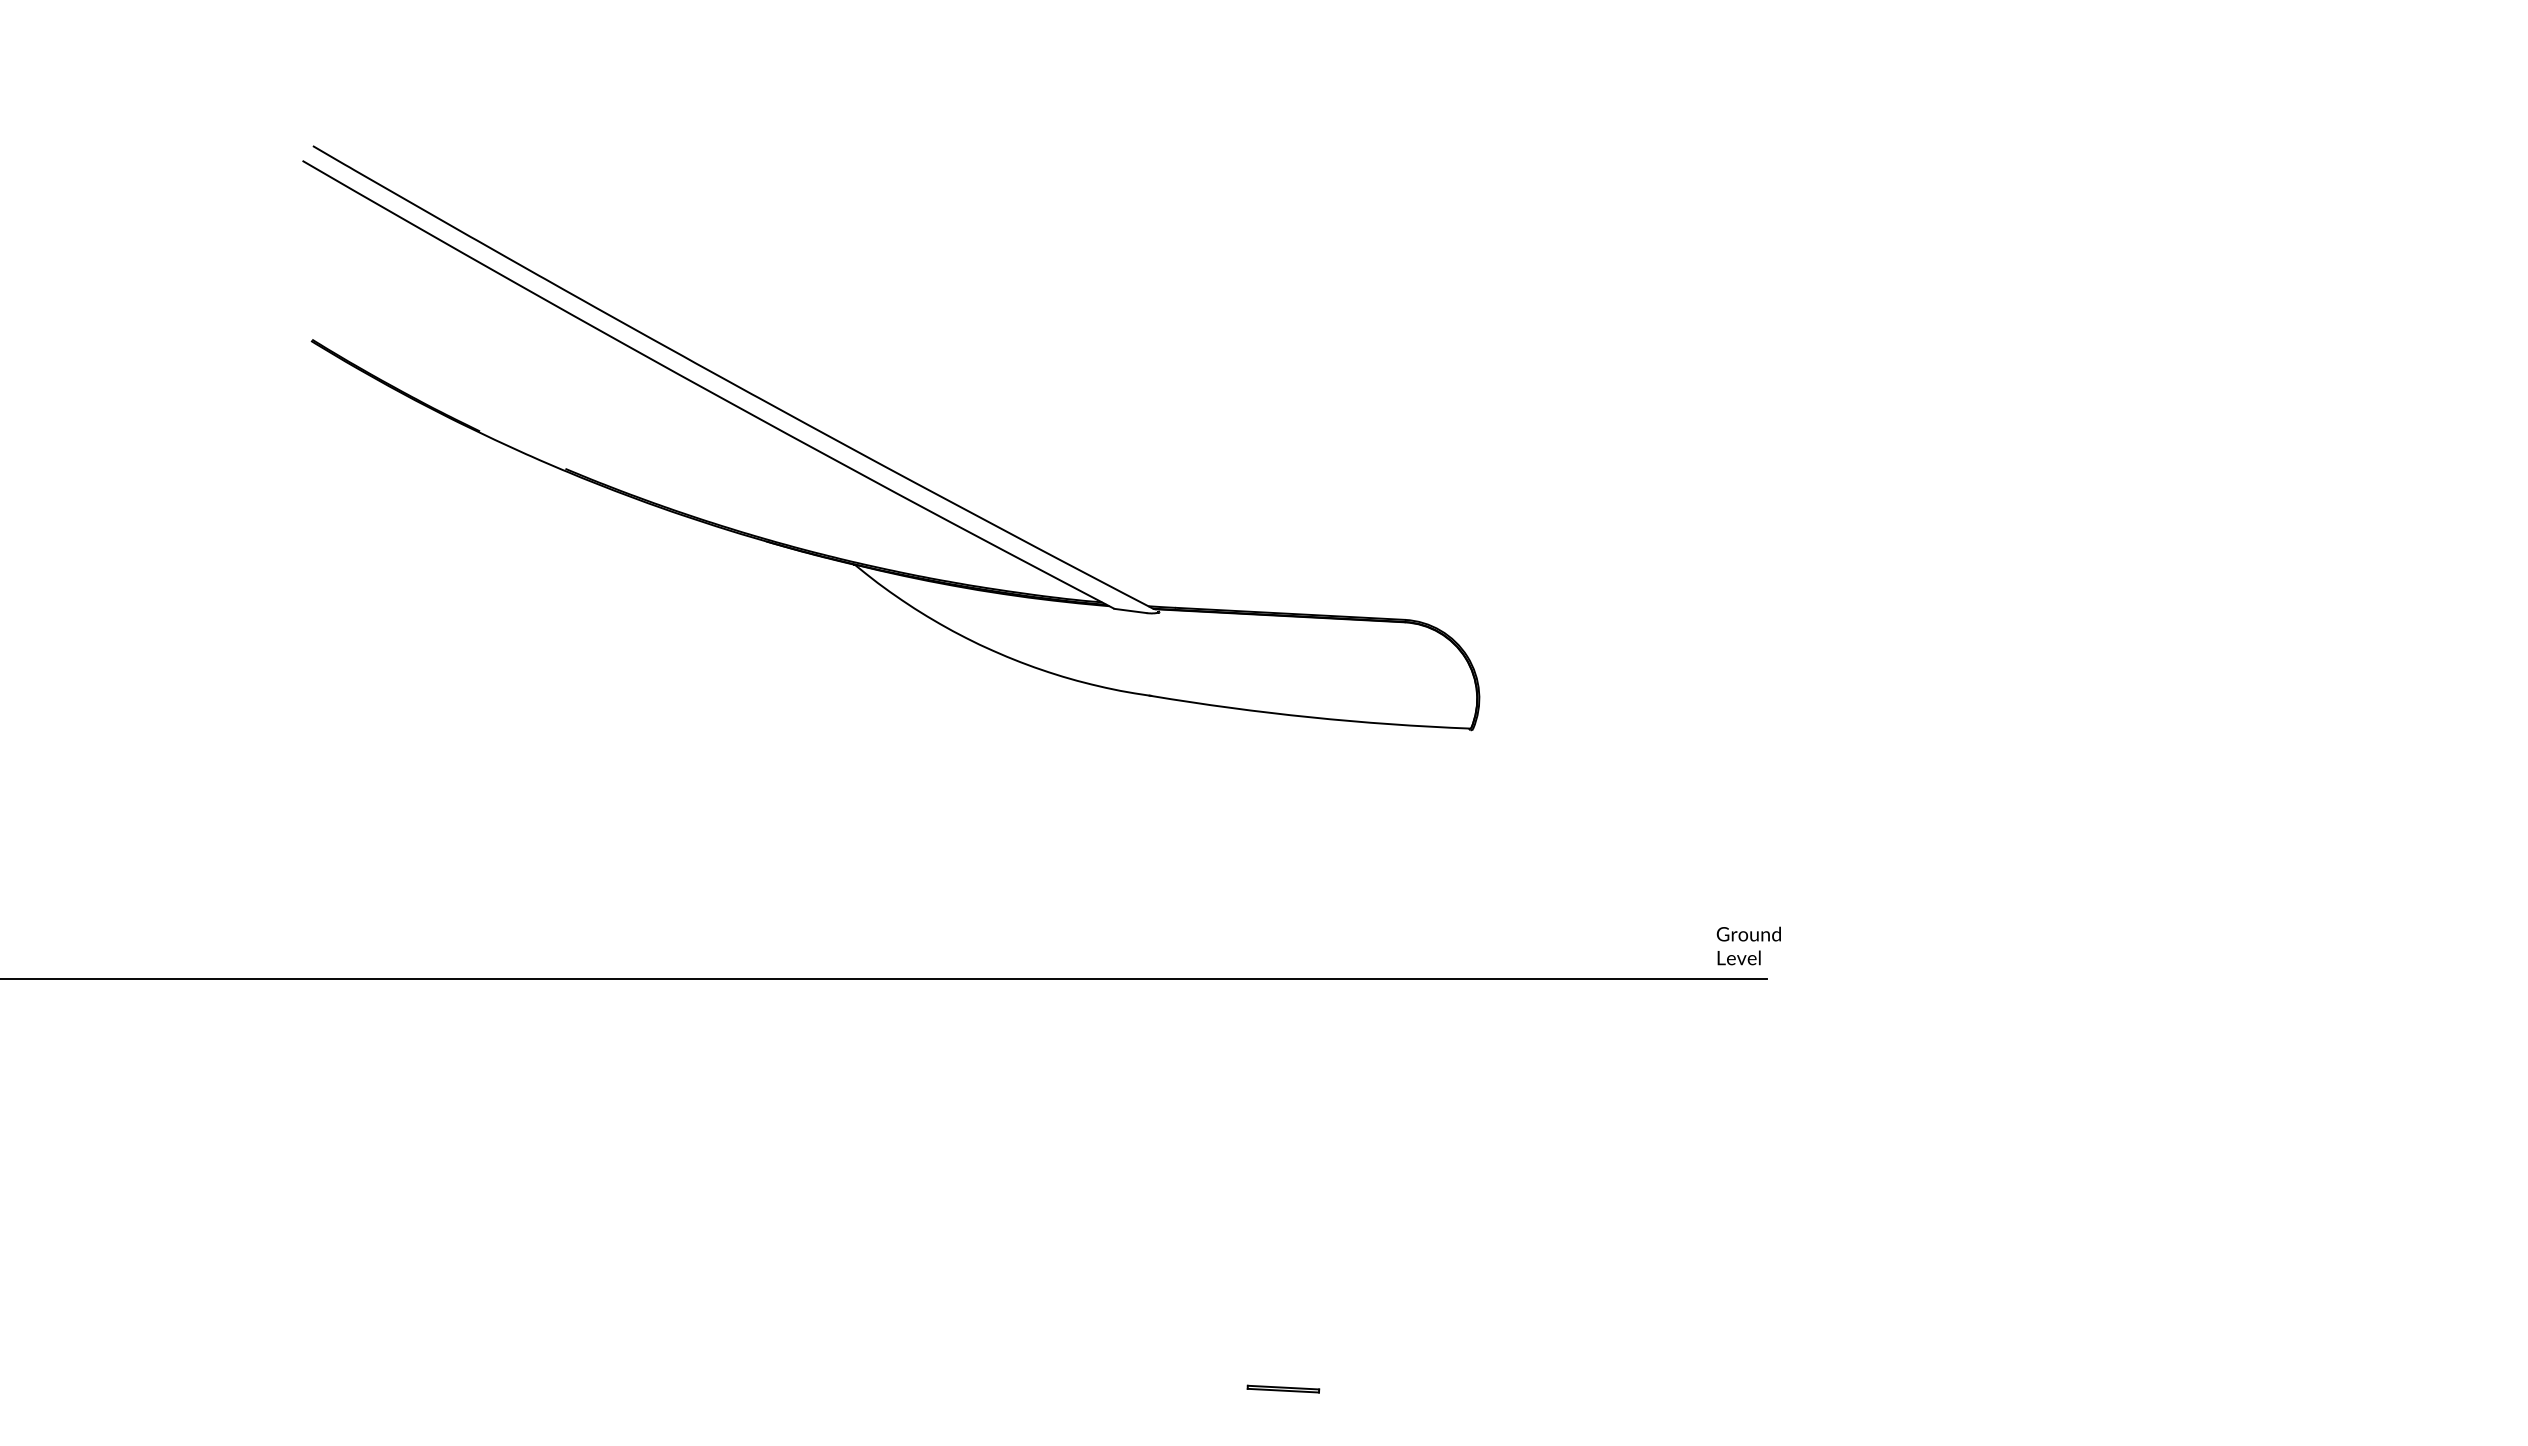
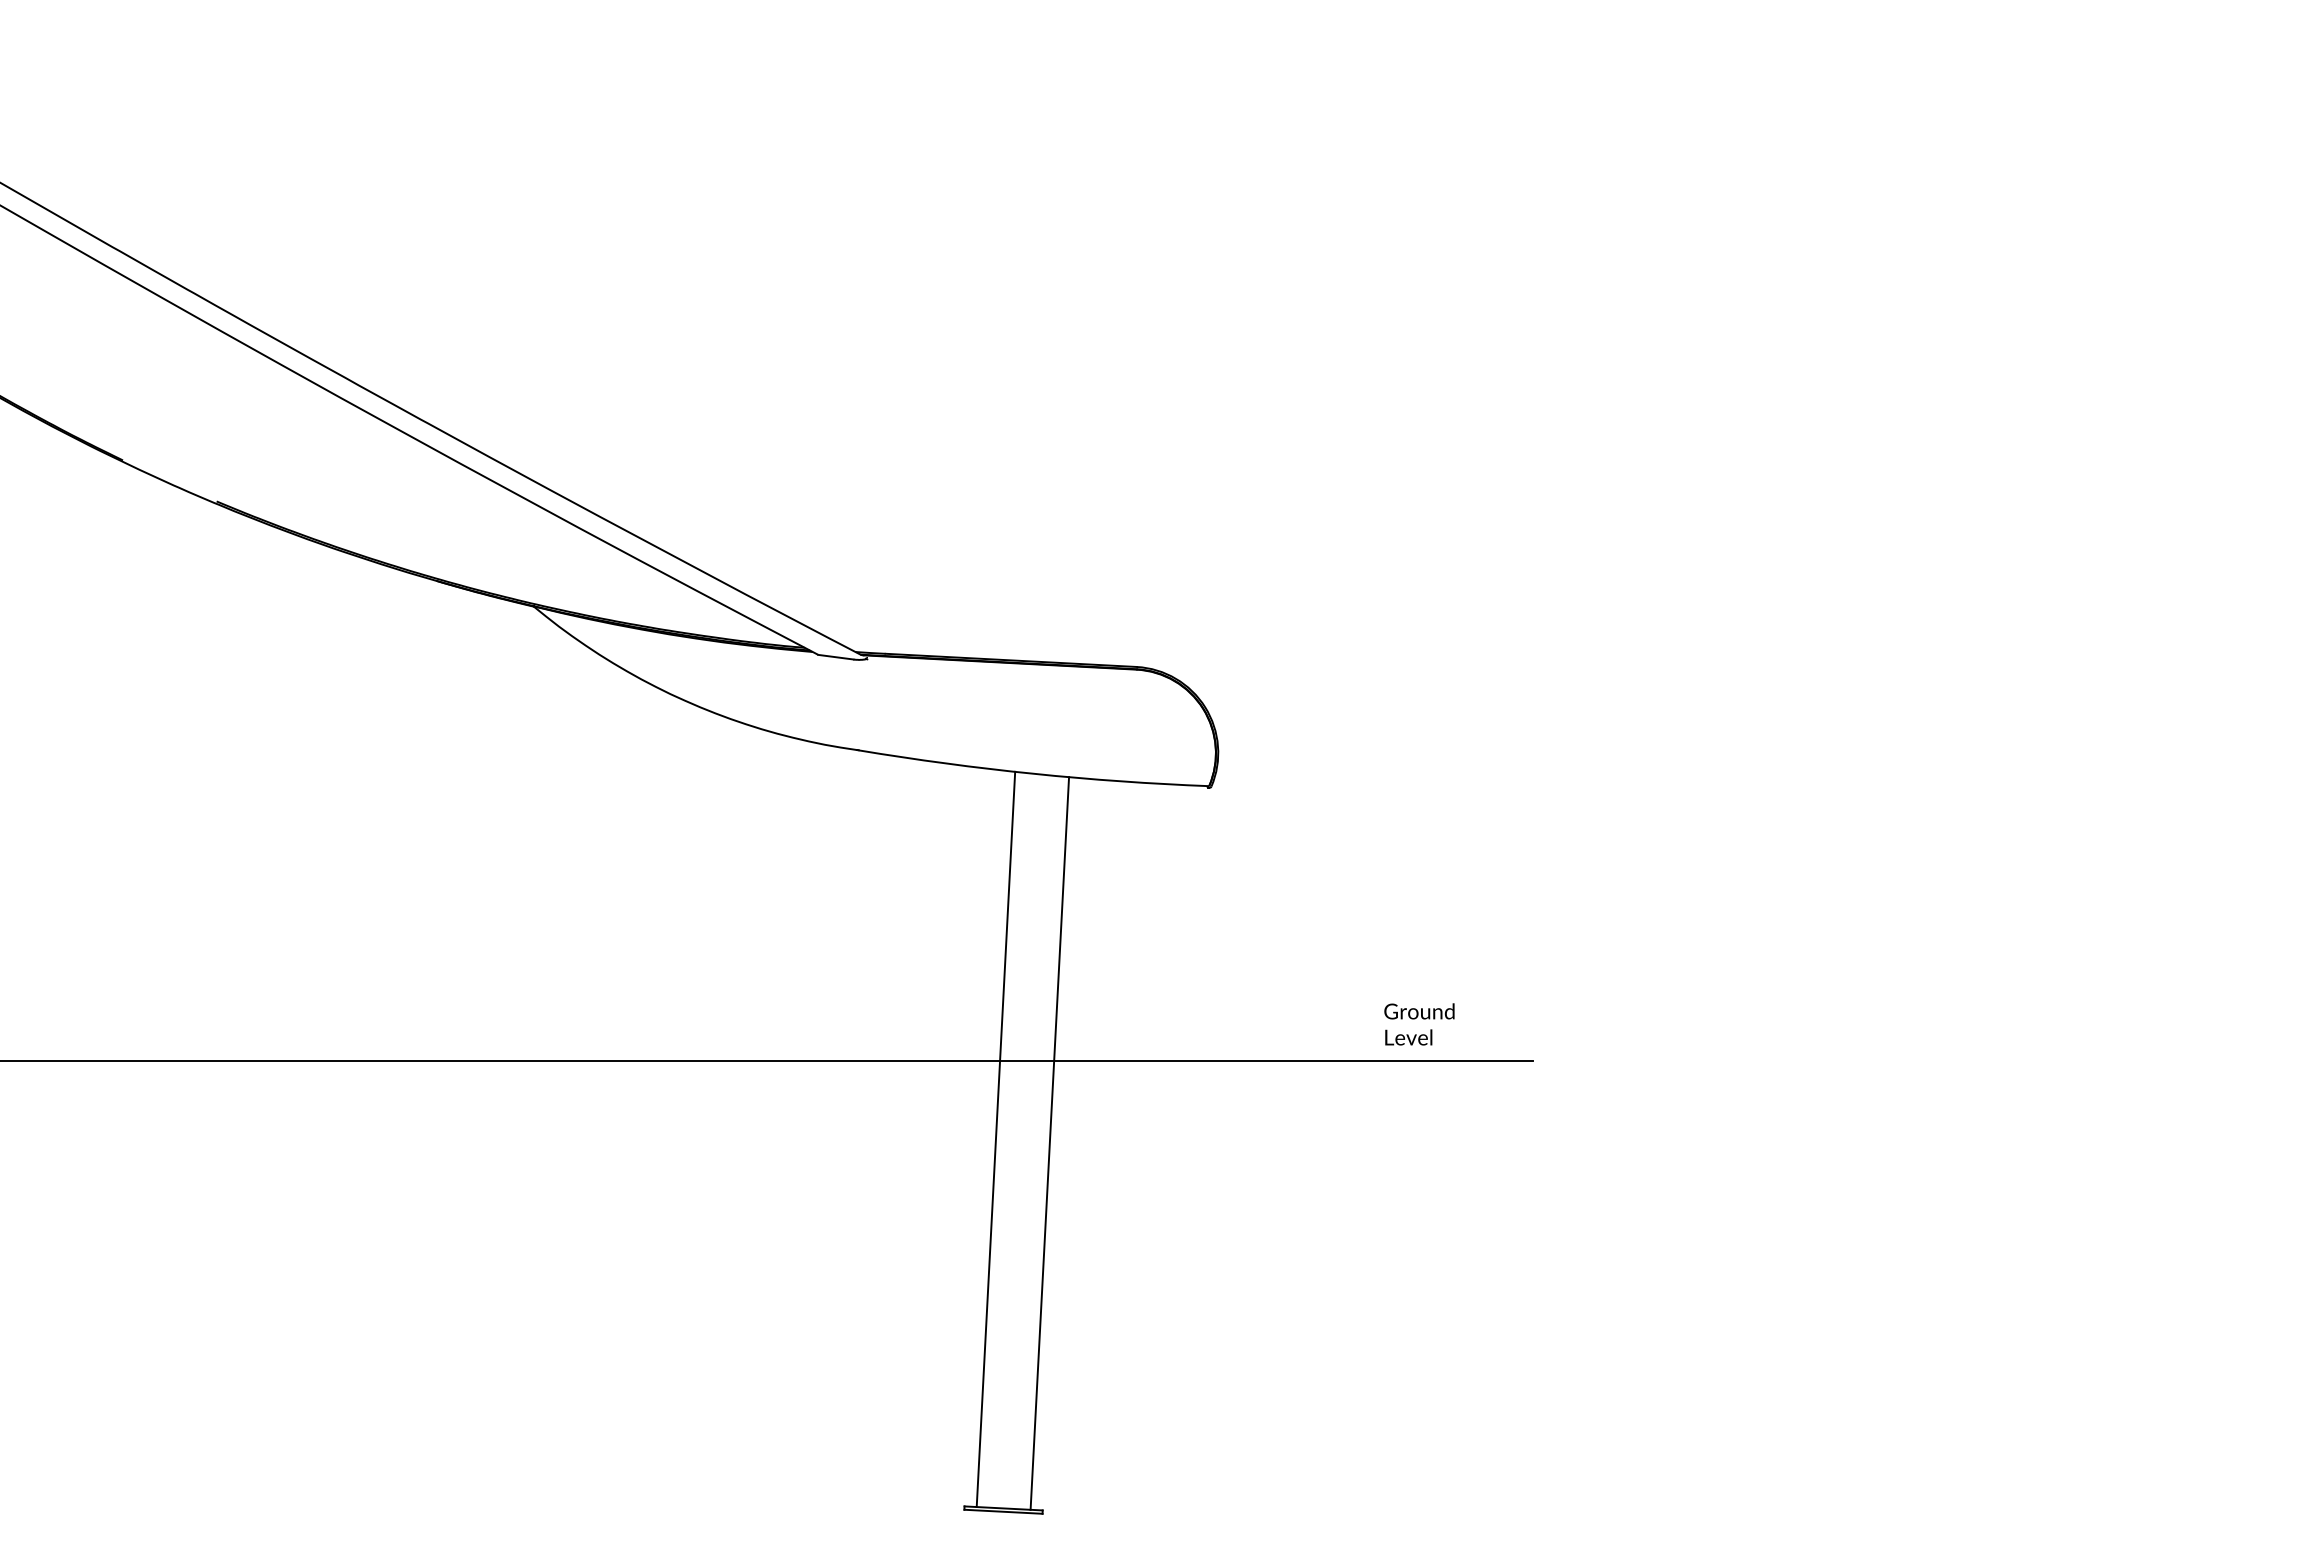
text: (1748, 945) -> (1419, 1023), moved
line: (1276, 1050) -> (995, 1138), added
line: (1325, 1054) -> (1049, 1143), added

